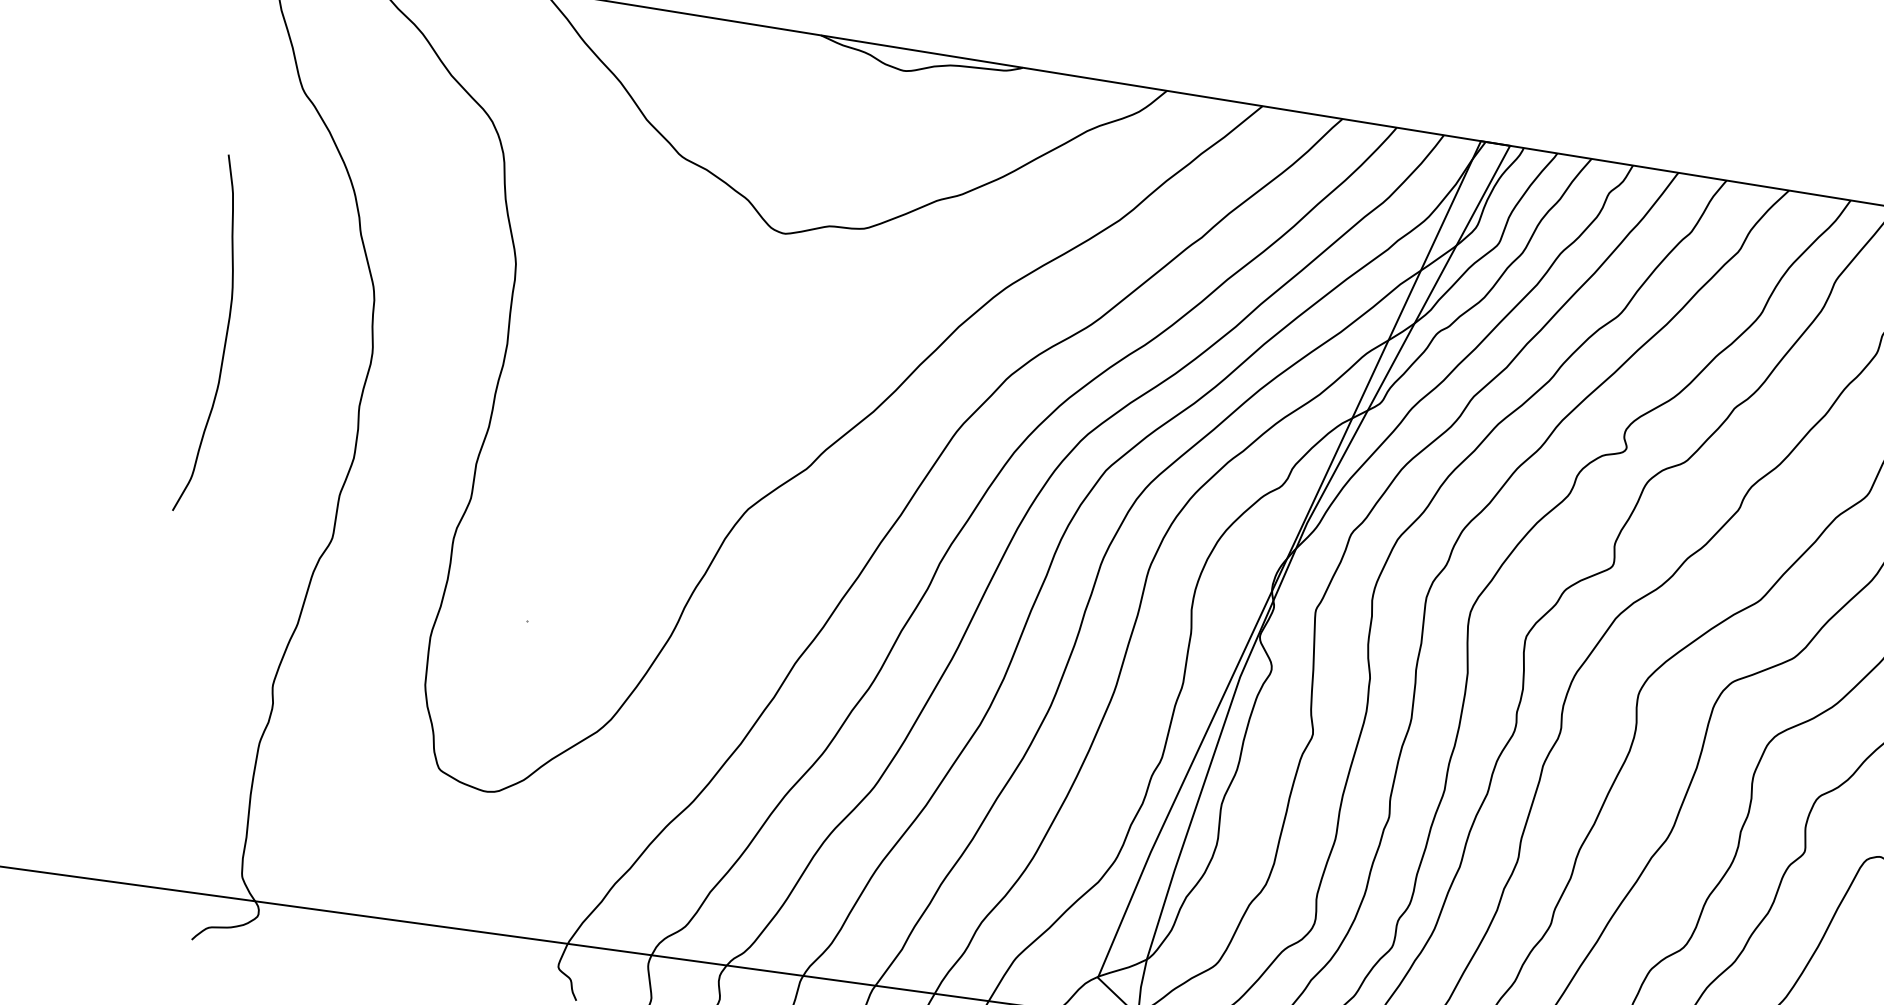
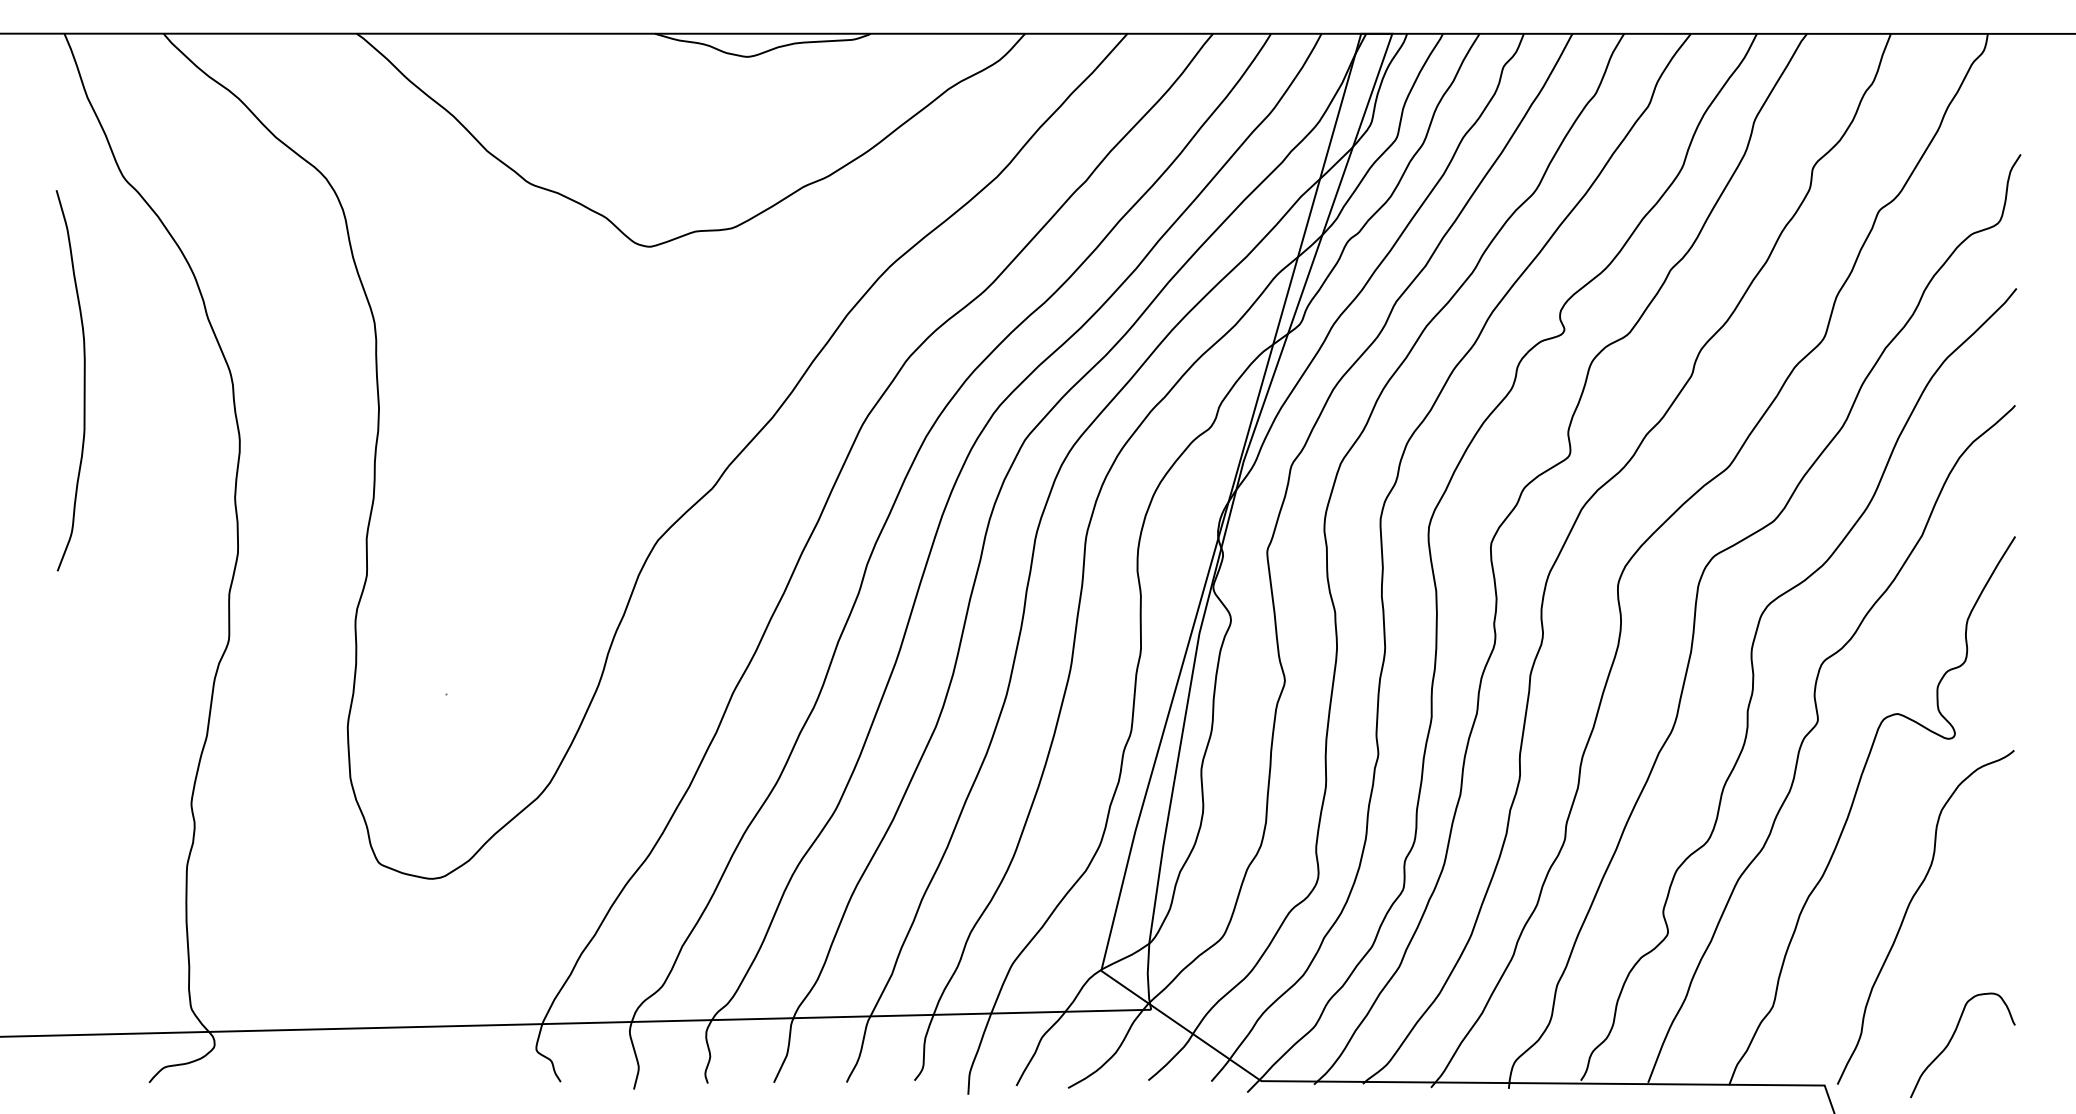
curve: (225, 336) -> (83, 380), moved

